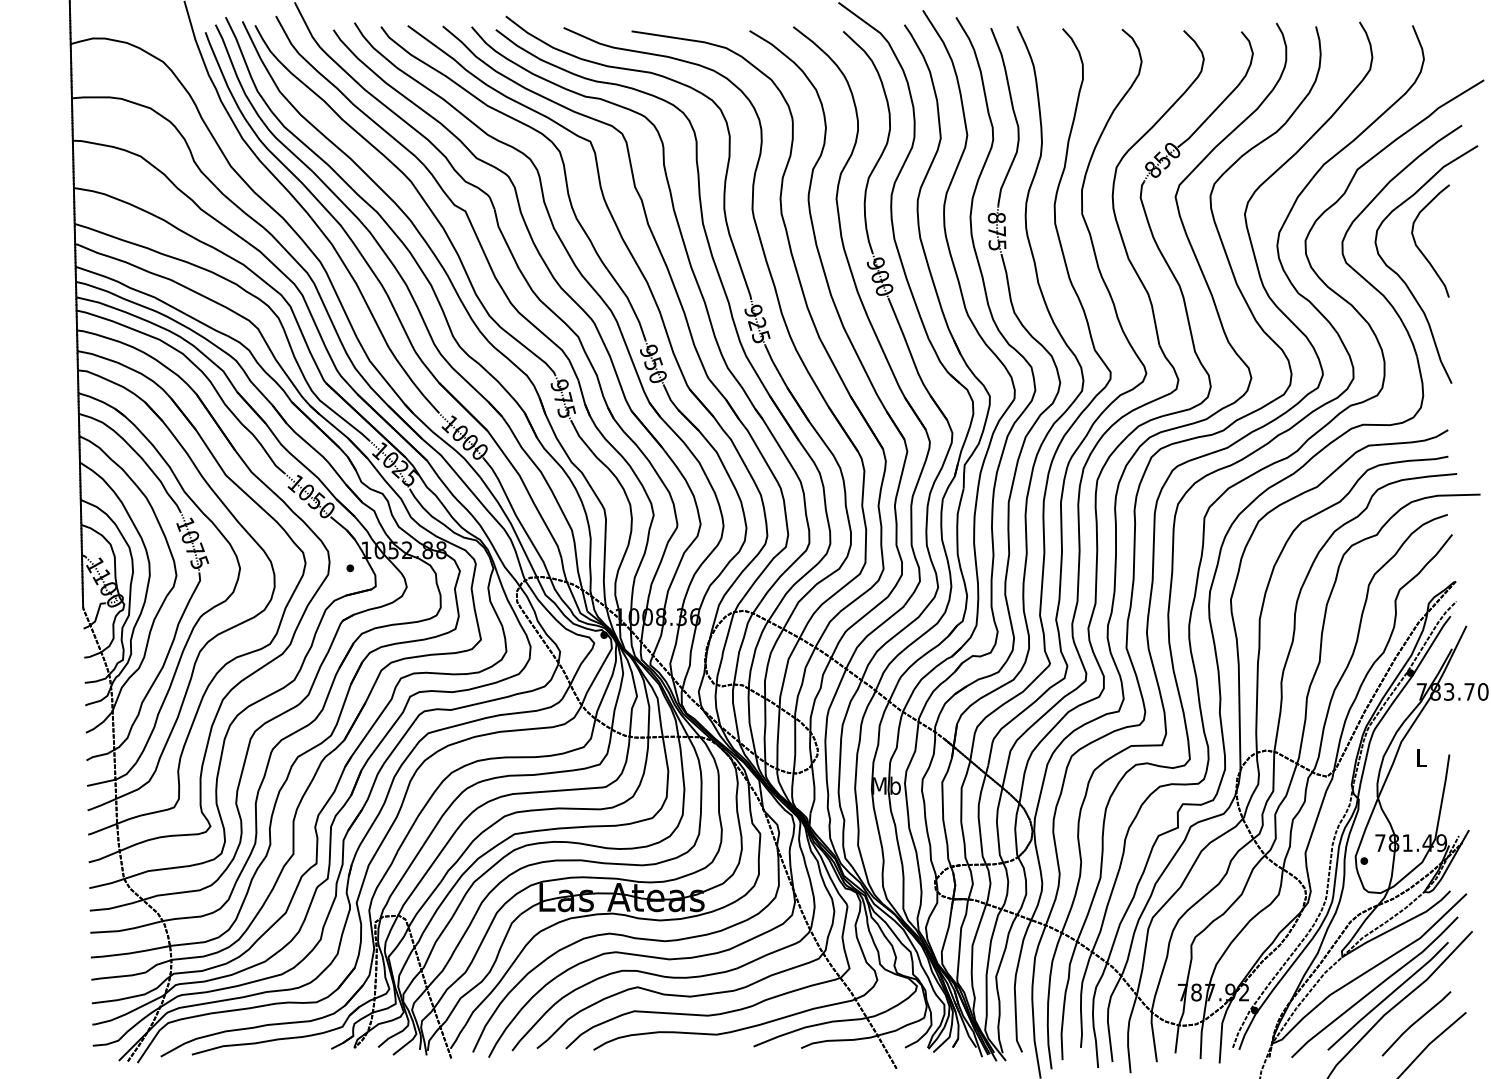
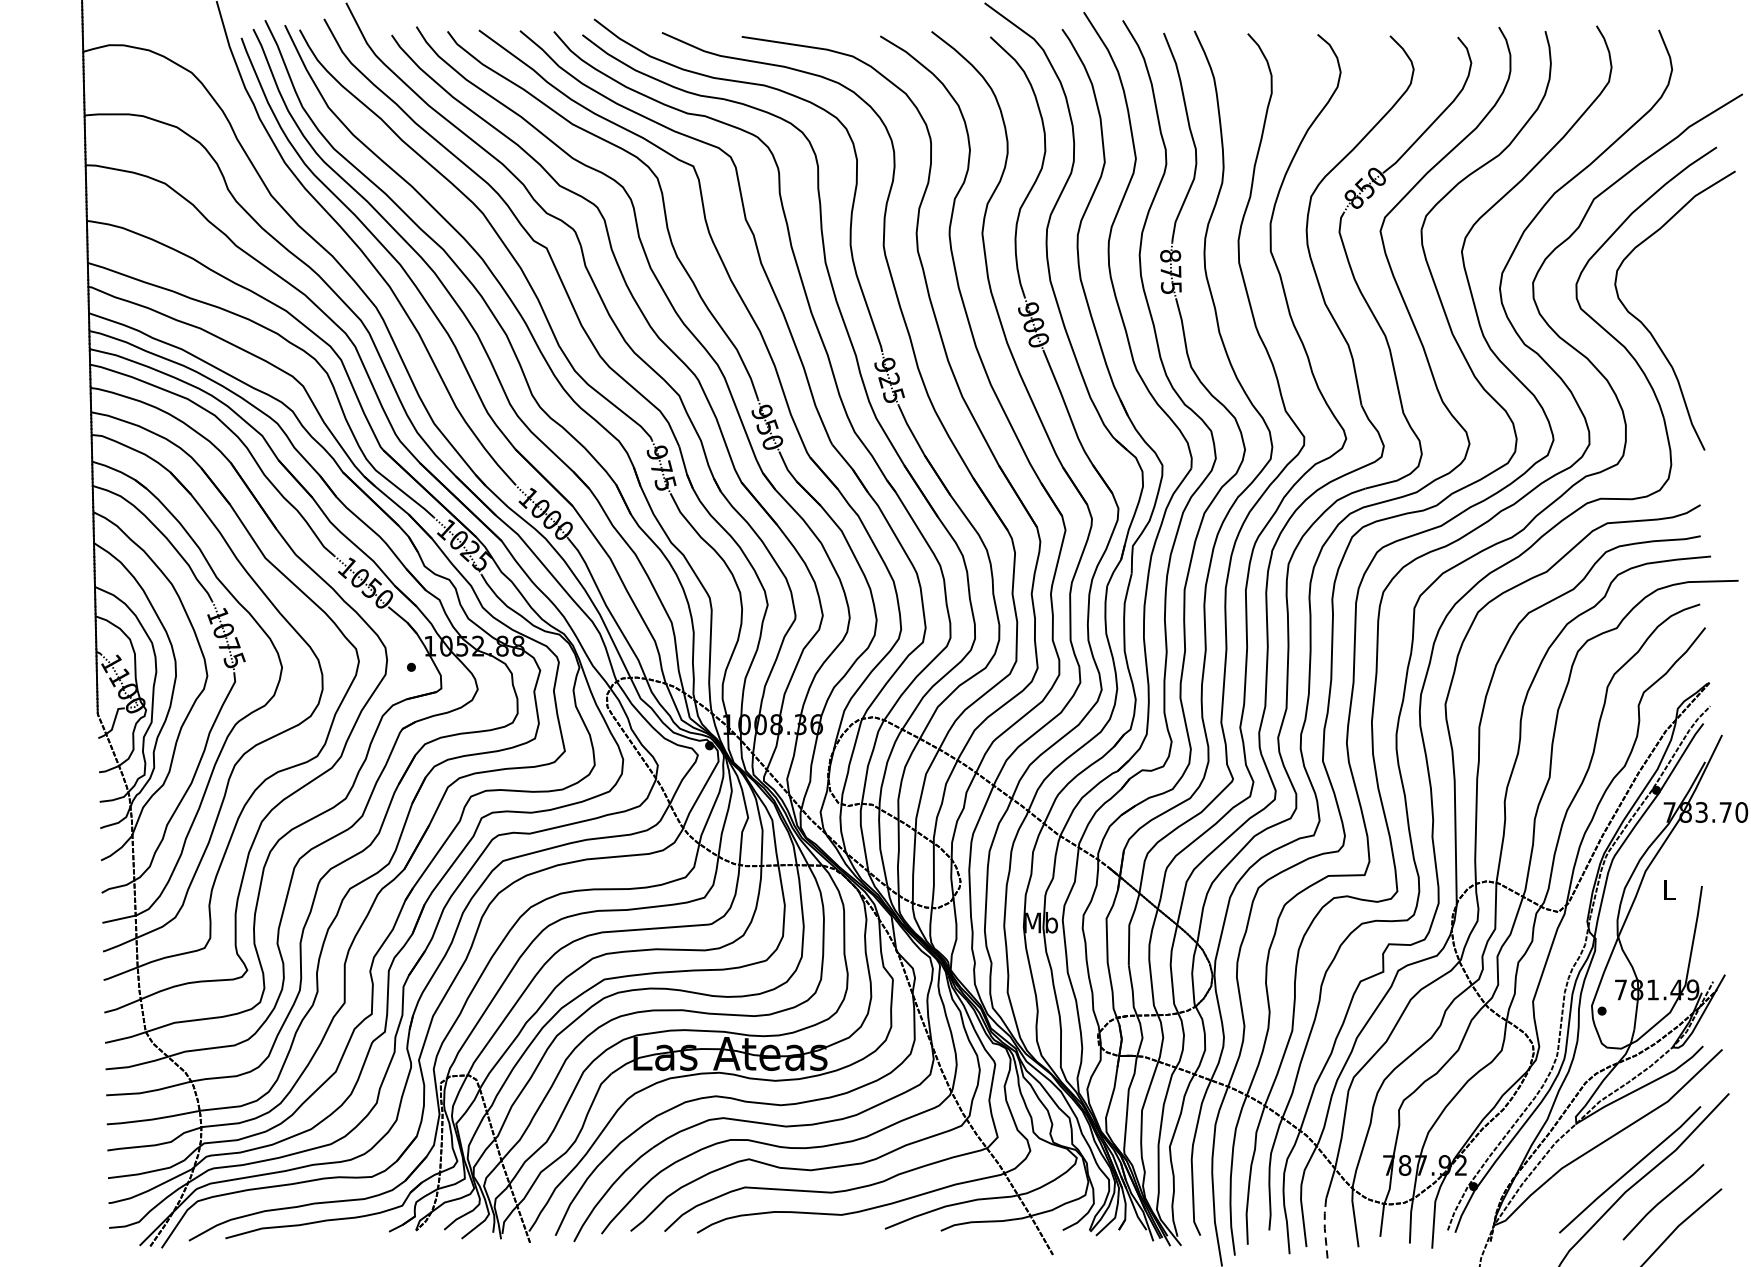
curve: (1418, 246) -> (1665, 289), removed
part: (1374, 987) -> (1614, 1159), removed
line: (1128, 1046) -> (1325, 1228), solid -> dashed

